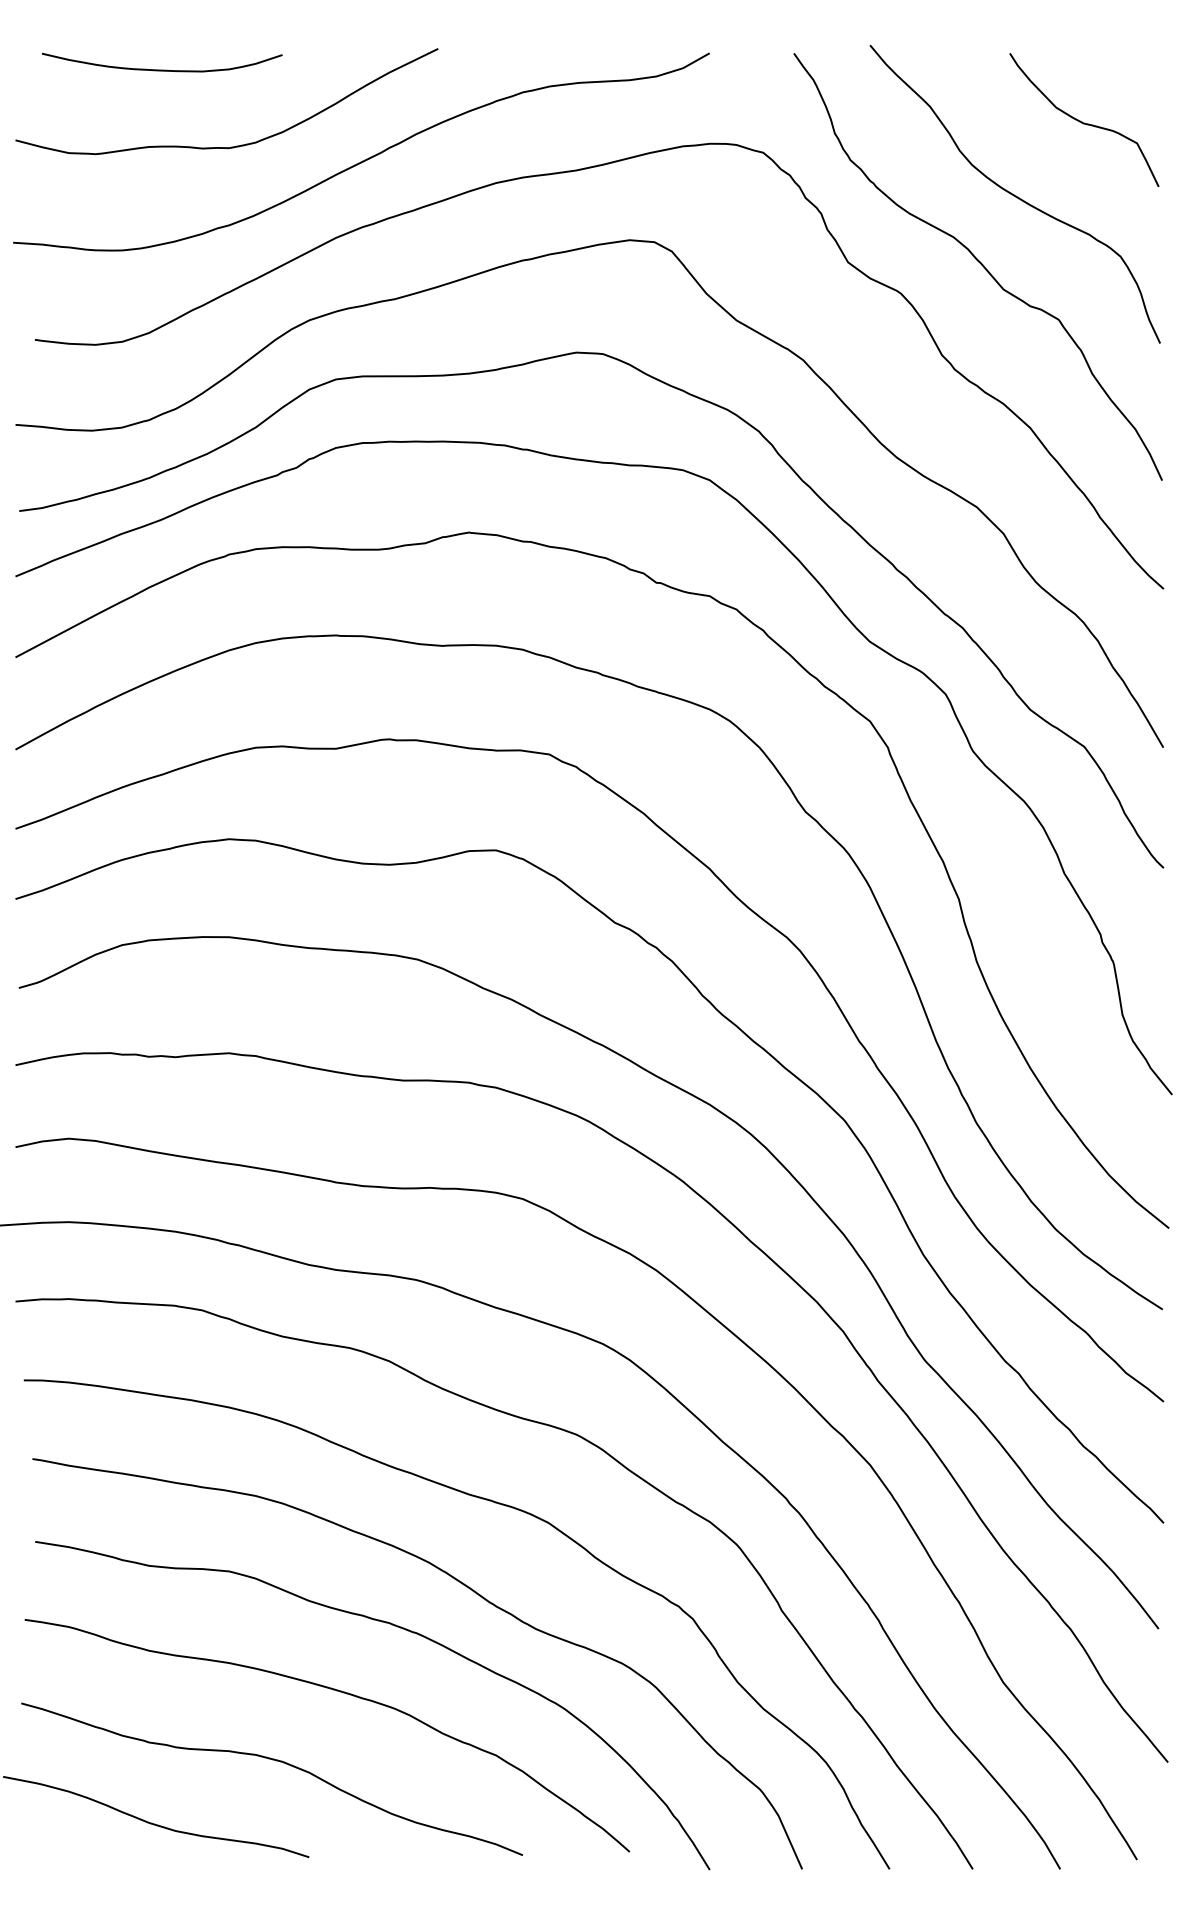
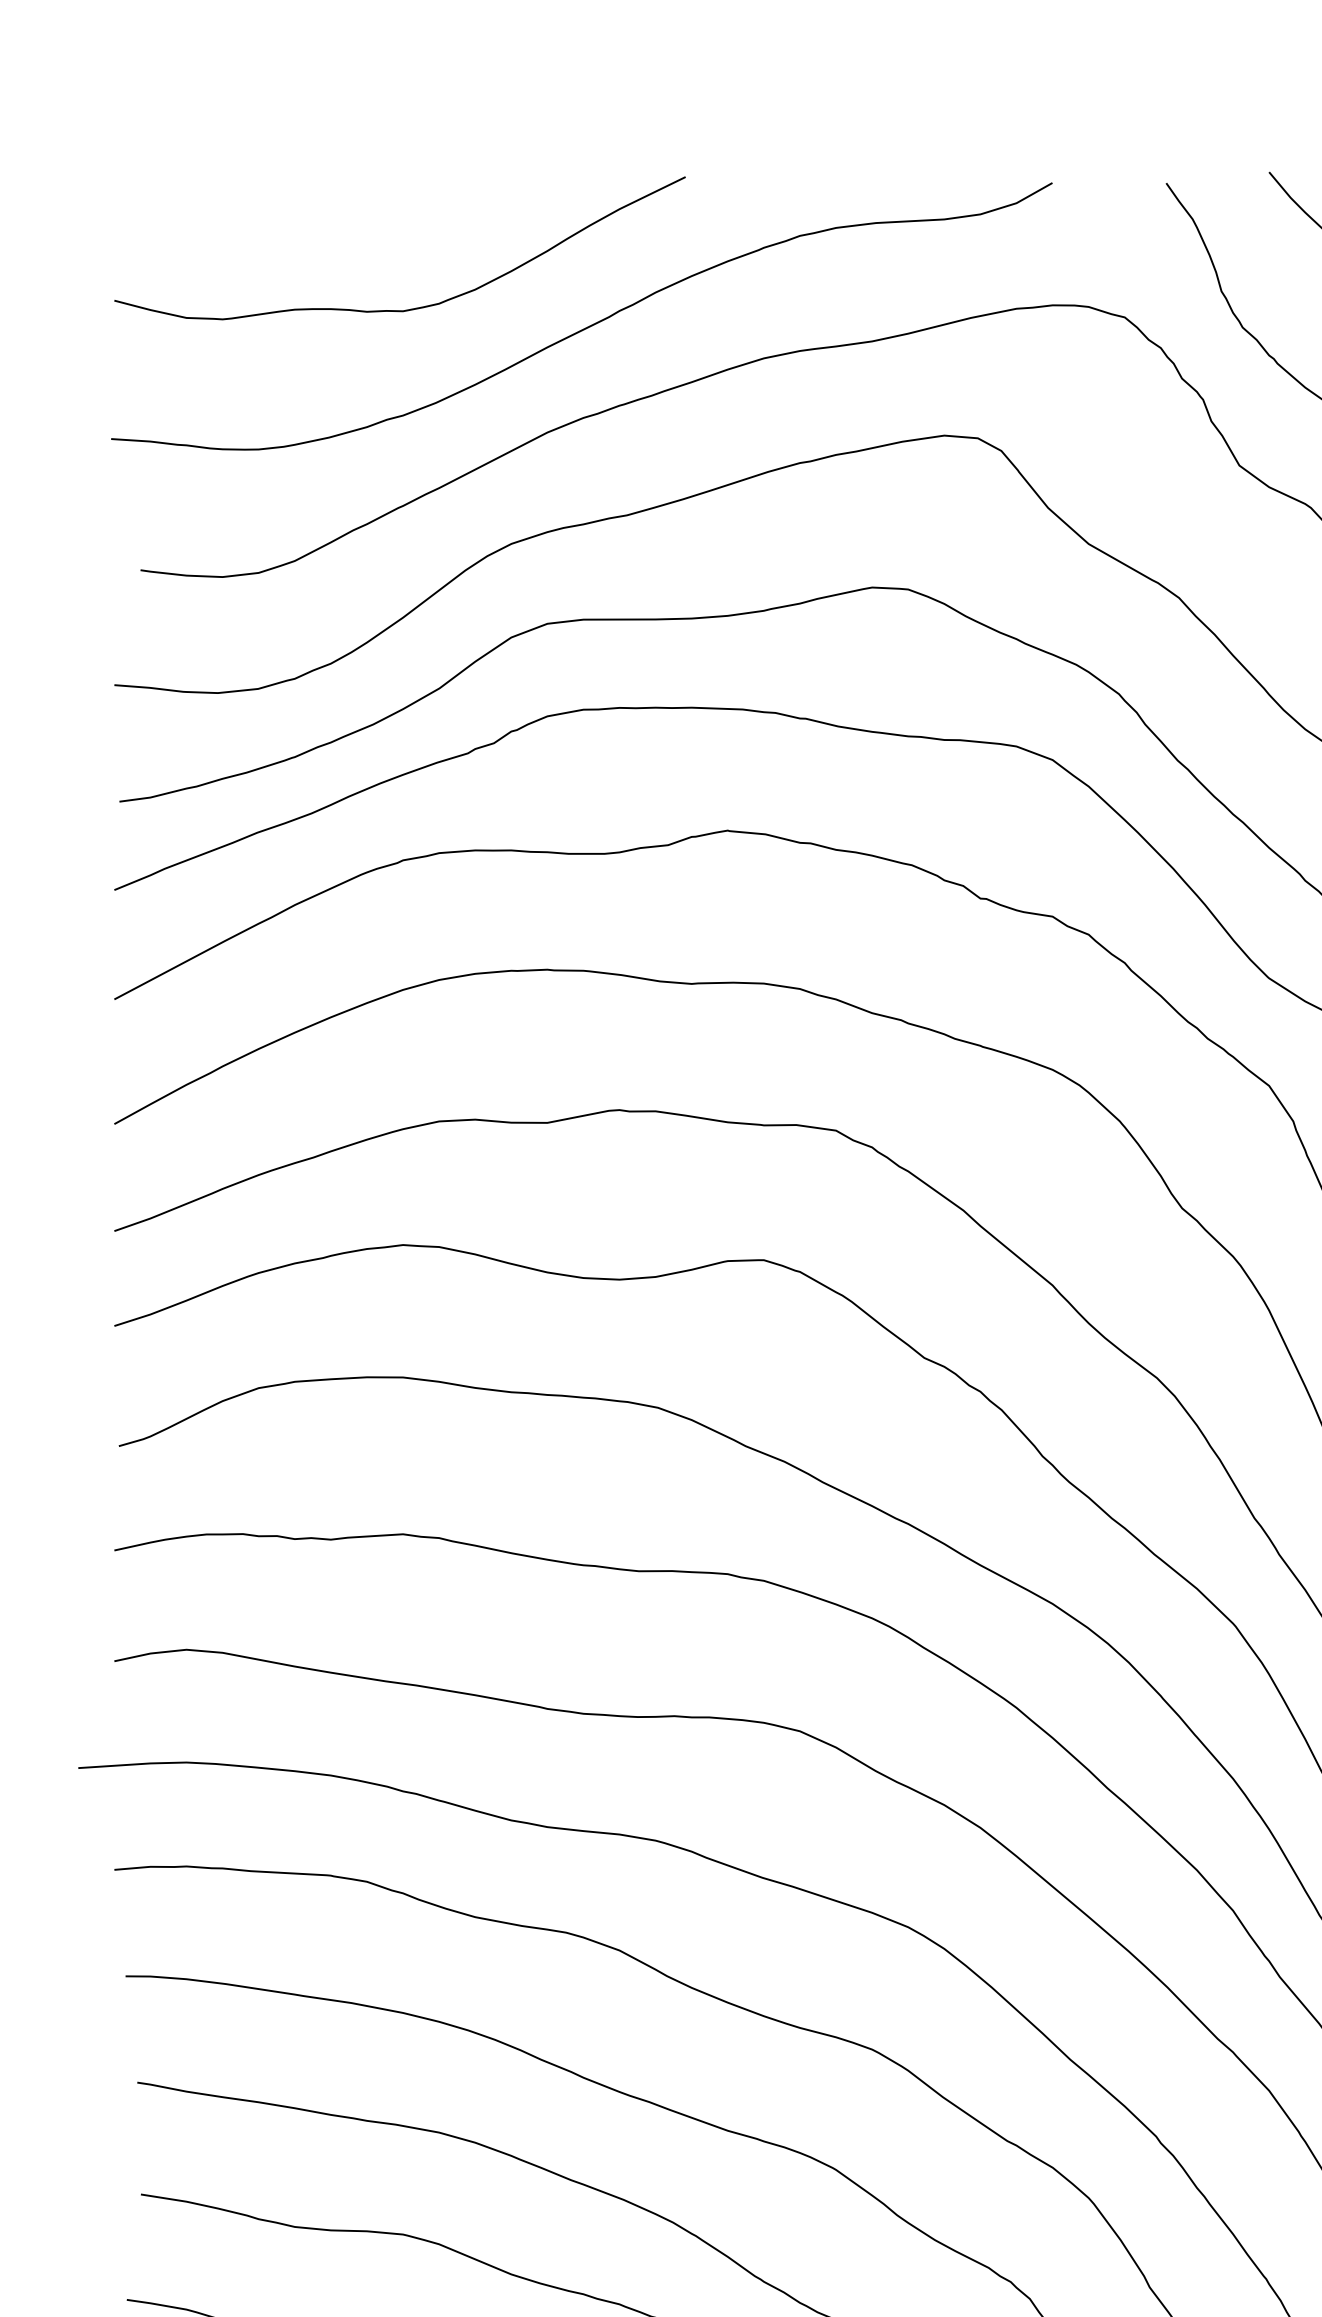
curve: (162, 69) -> (312, 204), removed

